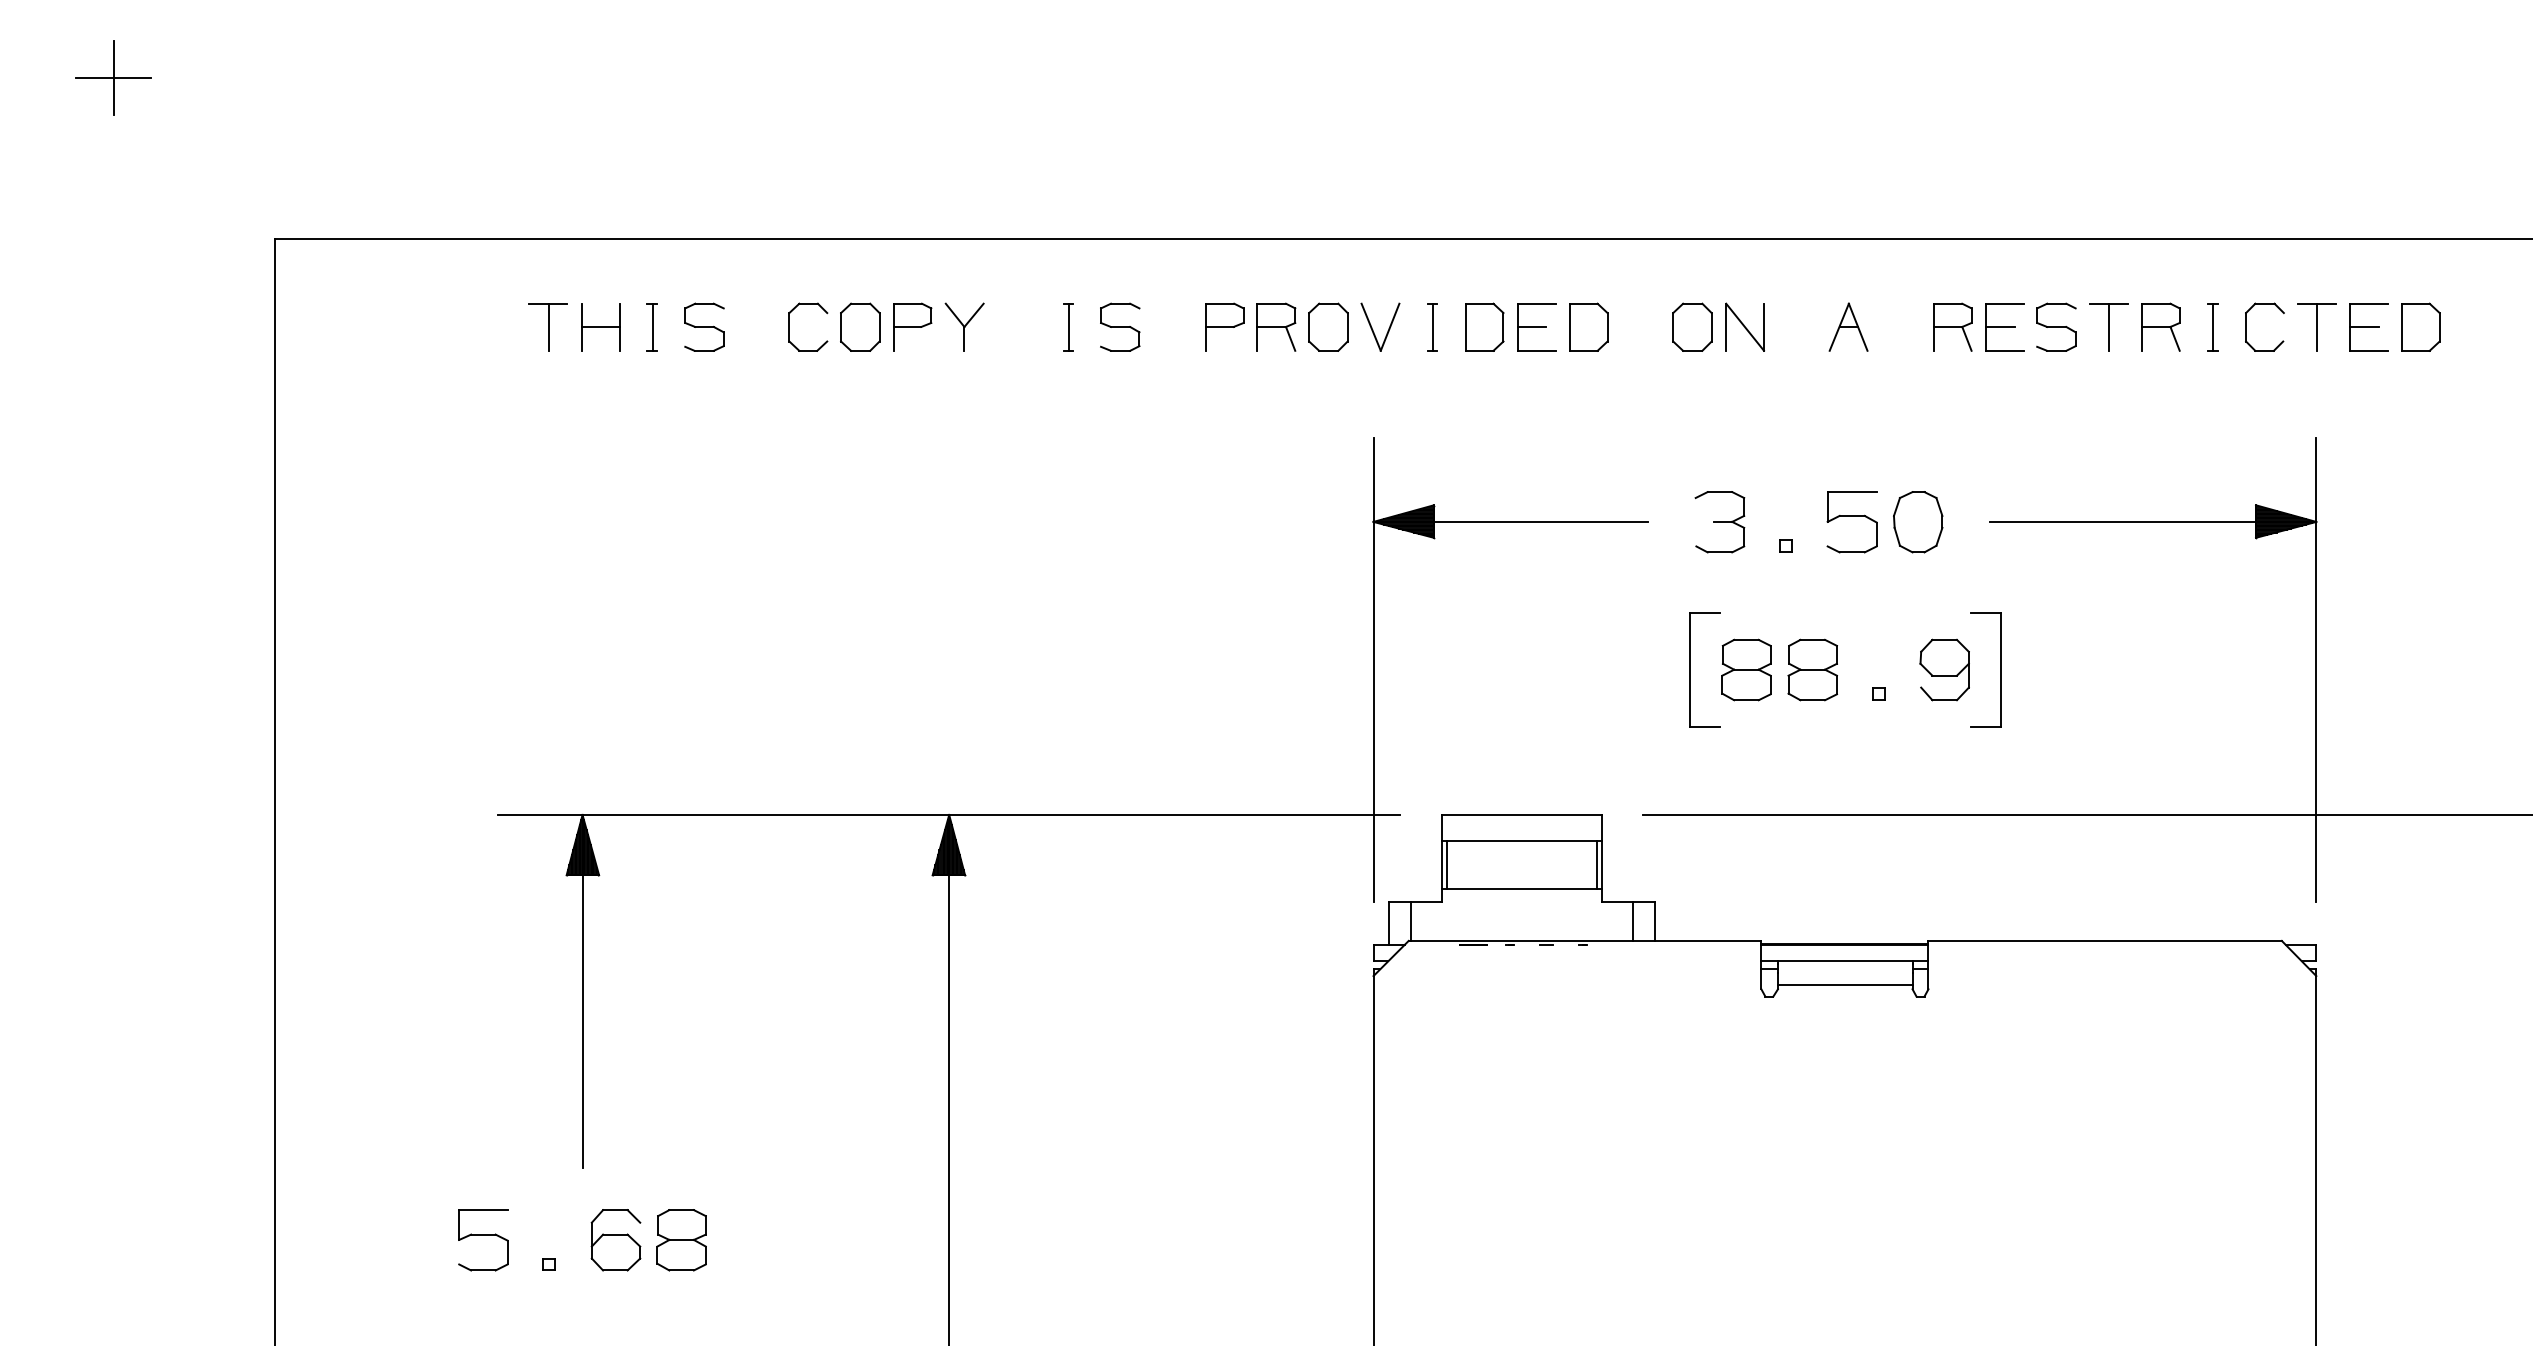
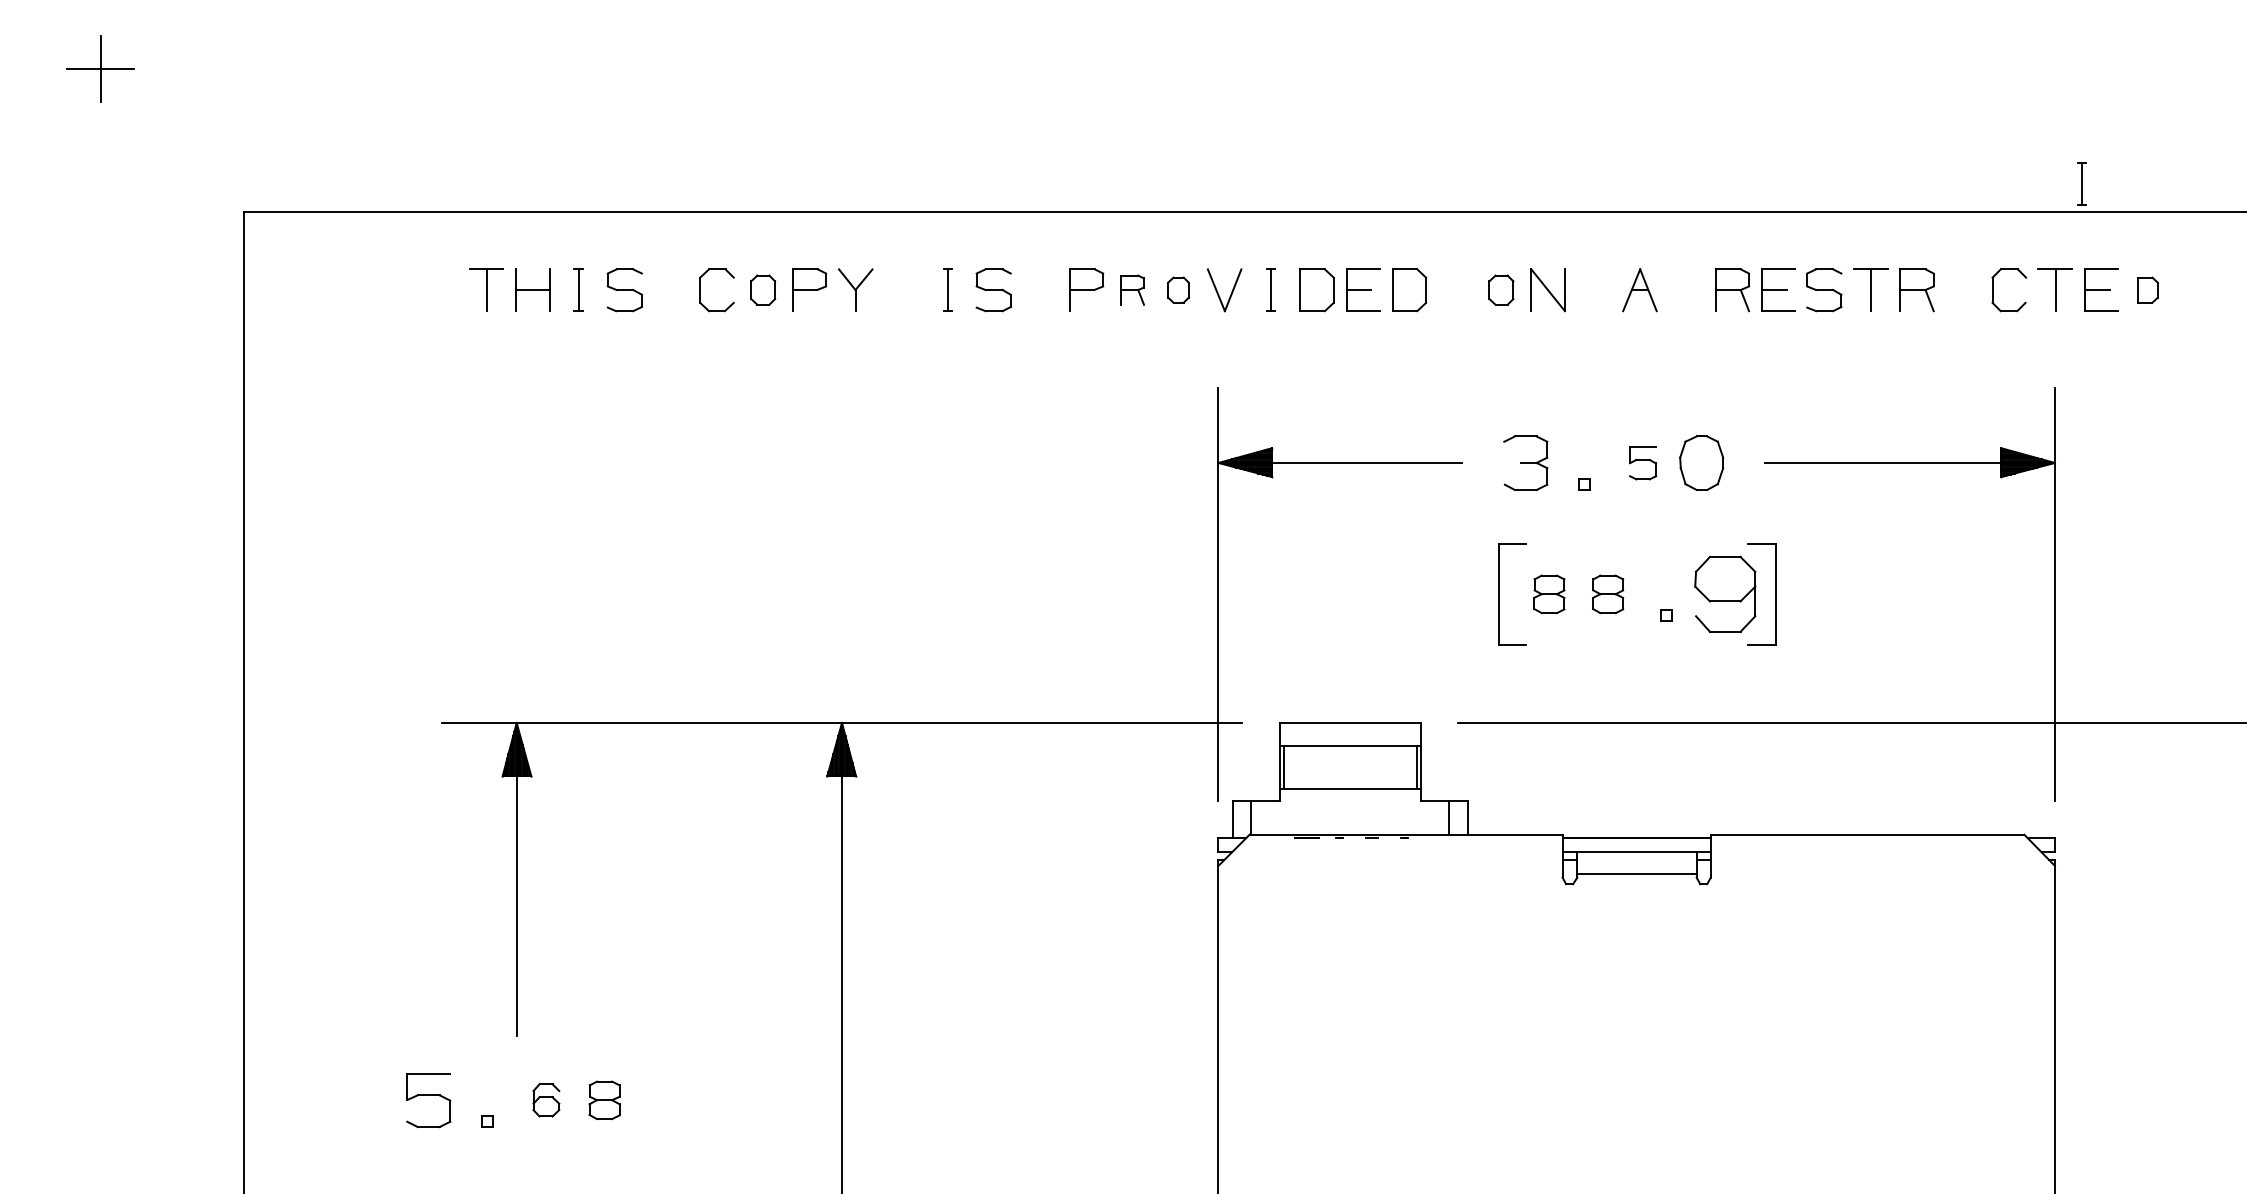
part: (860, 326) -> (763, 289), size x0.7
part: (1276, 326) -> (1132, 289), size x0.7
part: (1328, 326) -> (1178, 289), size x0.6
part: (1692, 326) -> (1501, 289), size x0.7
part: (2420, 326) -> (2147, 289), size x0.6
part: (2212, 327) -> (2081, 184), moved
part: (1851, 522) -> (1642, 463), size x0.6
part: (1746, 669) -> (1549, 593), size x0.7
part: (1812, 669) -> (1607, 593), size x0.7
part: (1944, 669) -> (1725, 593), size x1.4
part: (615, 1240) -> (545, 1100), size x0.6
part: (681, 1240) -> (604, 1100), size x0.7

